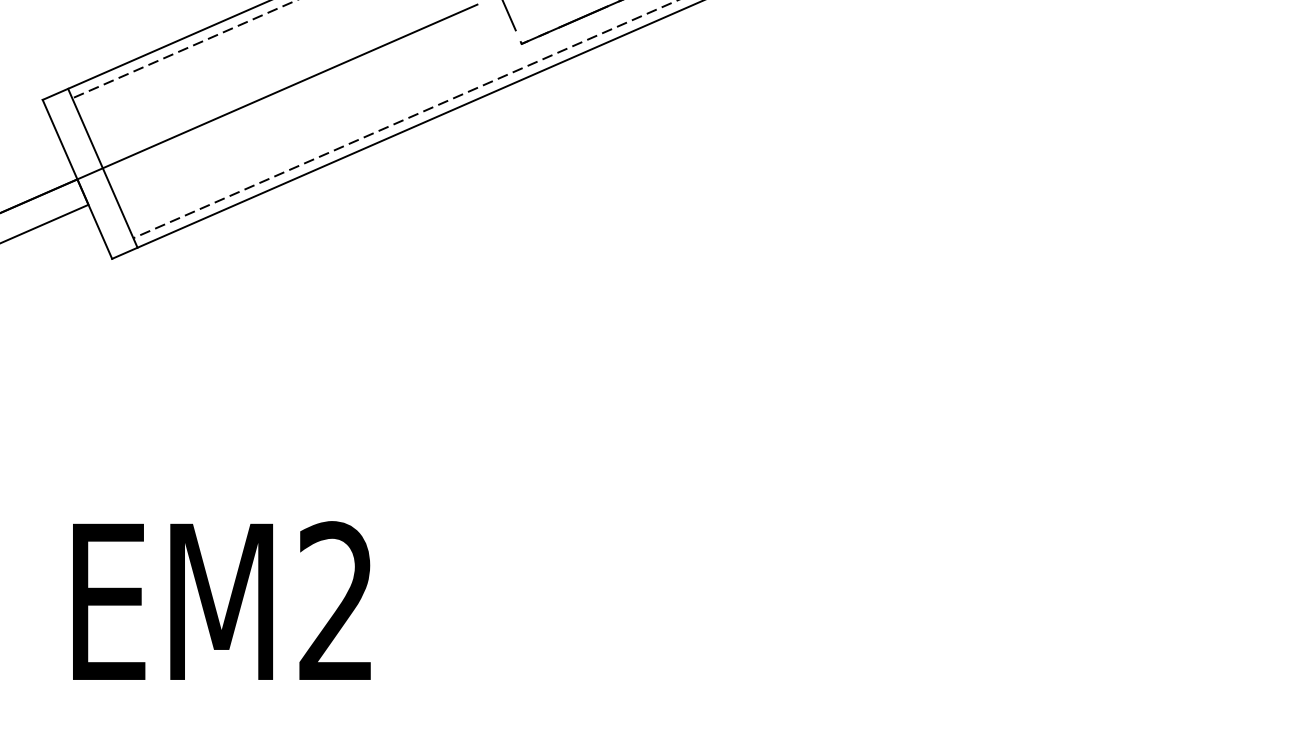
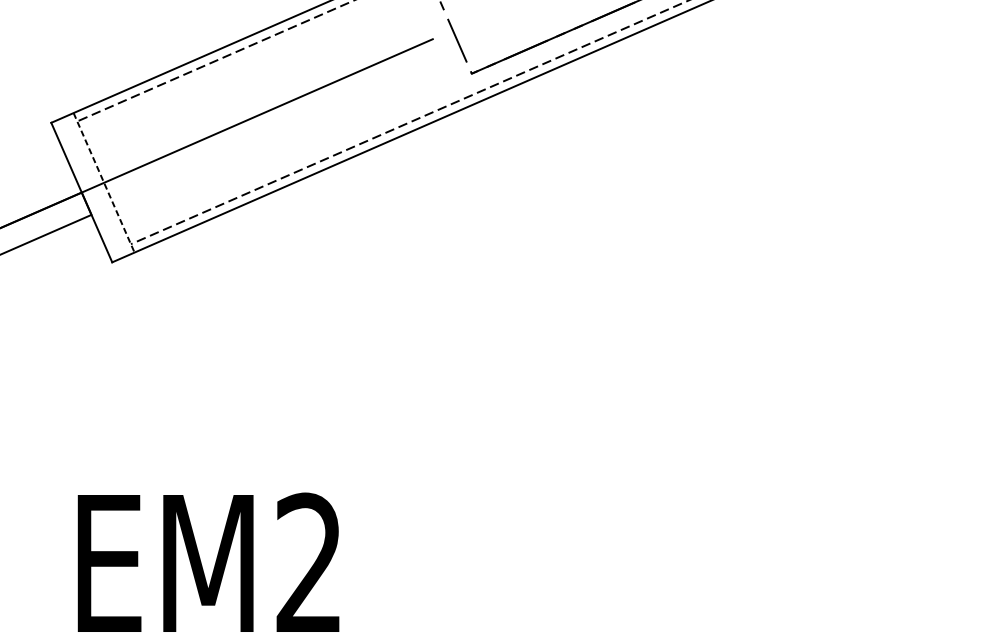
line: (102, 168) -> (103, 183), solid -> dashed

